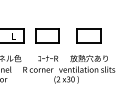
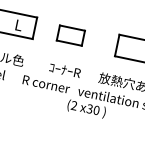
part: (47, 35) -> (71, 34), size x0.7

